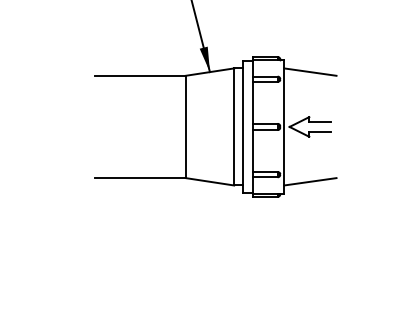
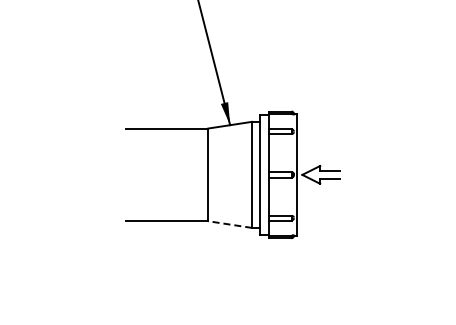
line: (309, 71) -> (320, 124), removed
line: (209, 181) -> (229, 224), solid -> dashed
line: (309, 181) -> (320, 224), removed

